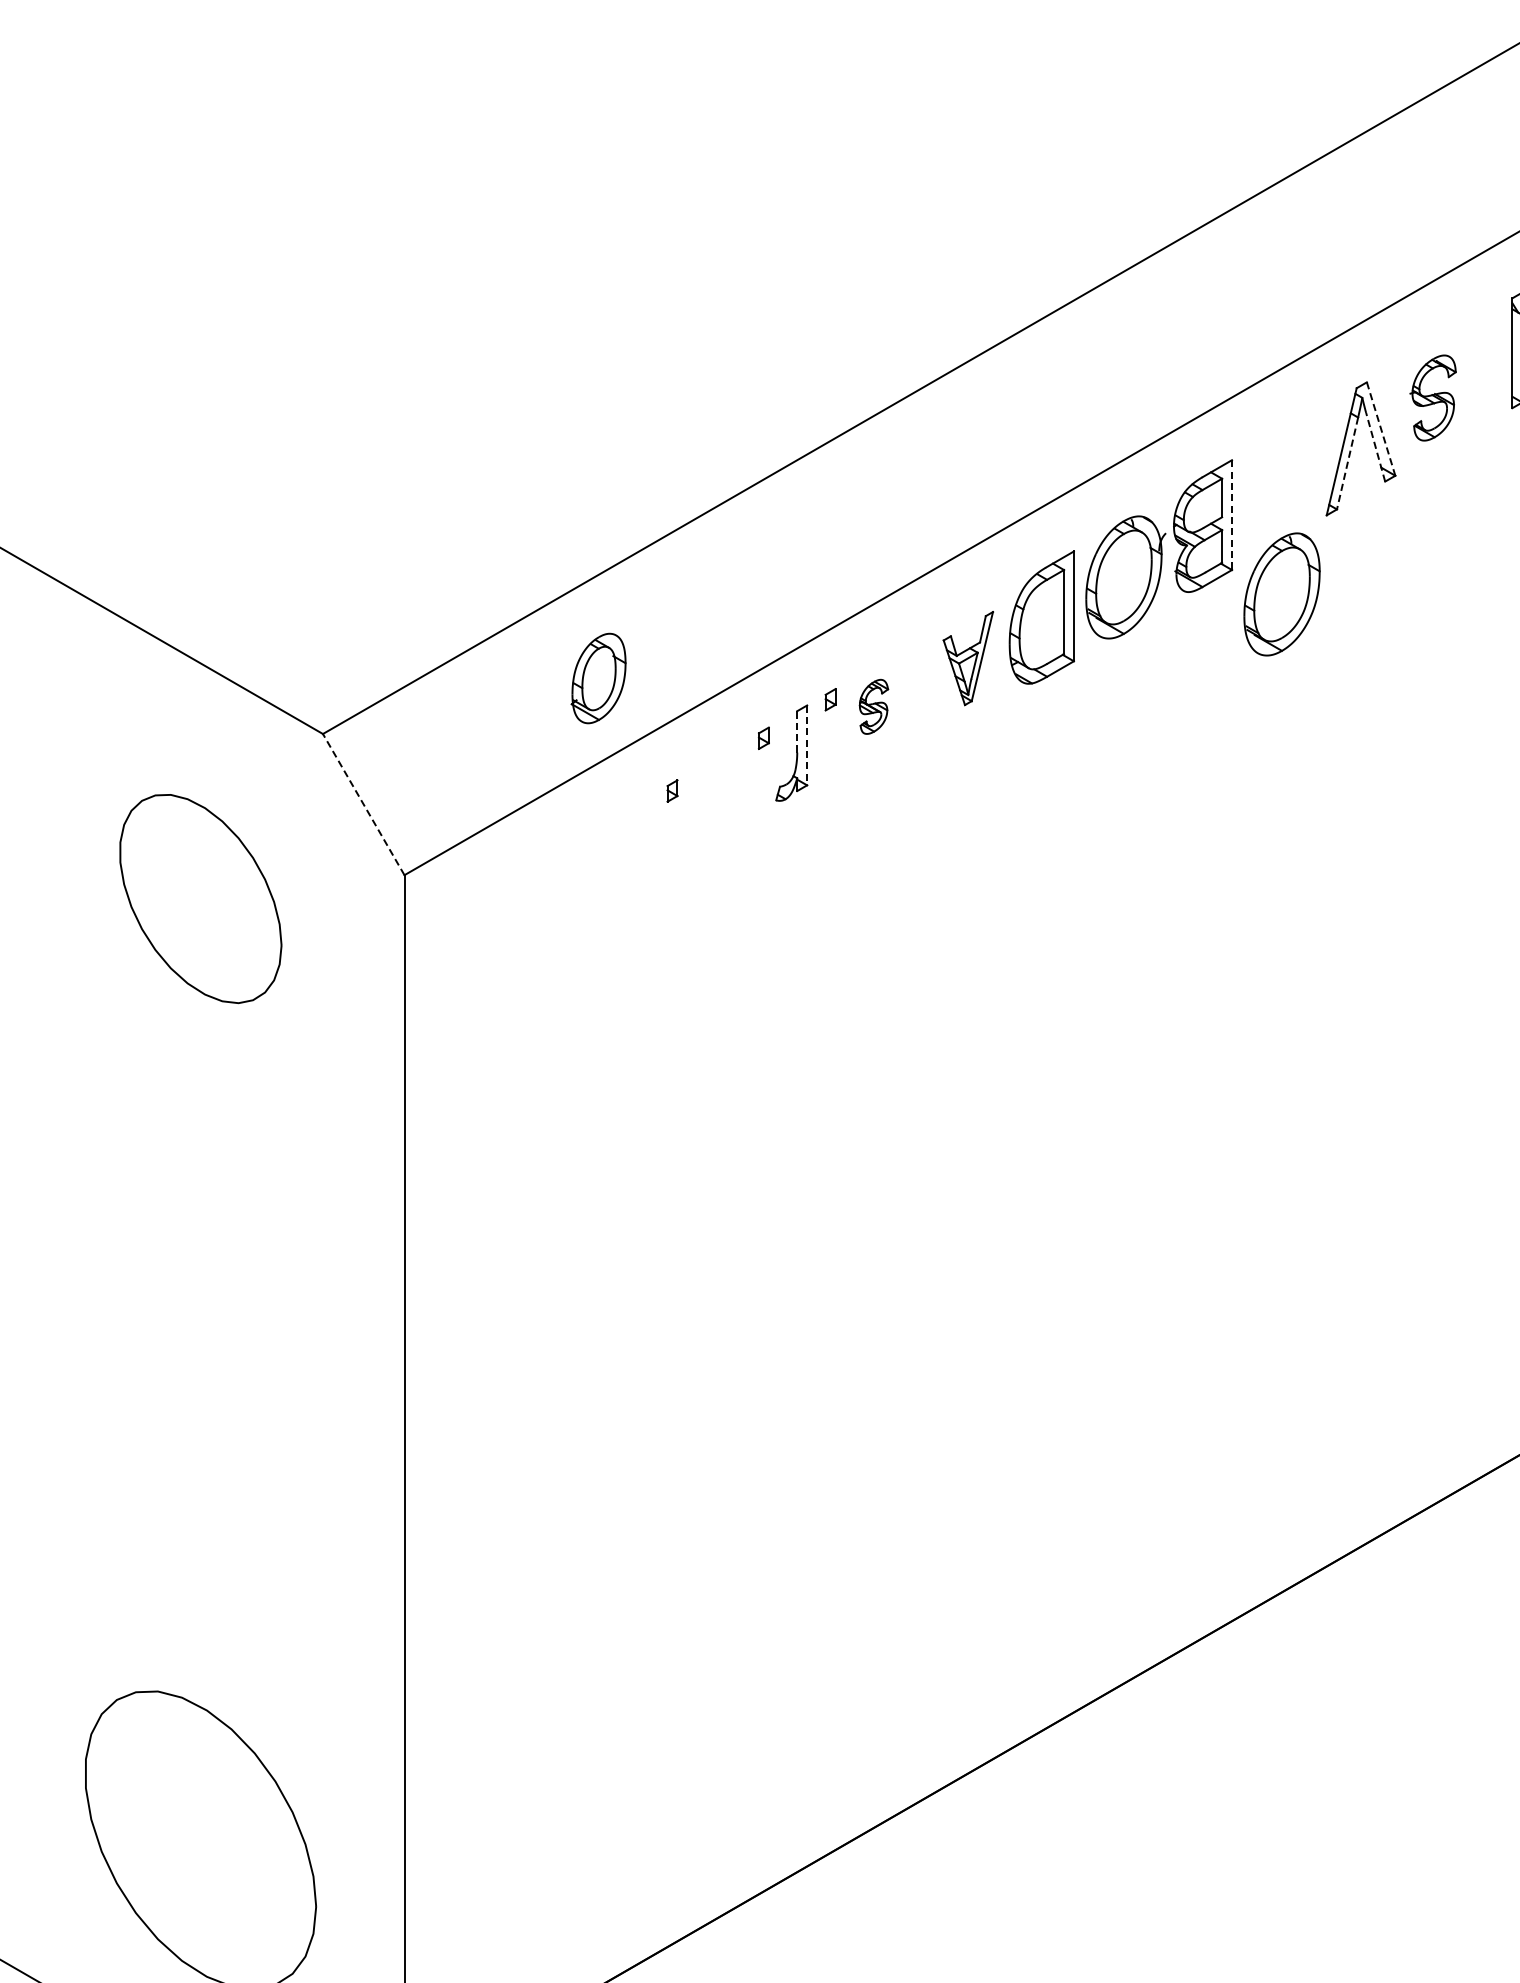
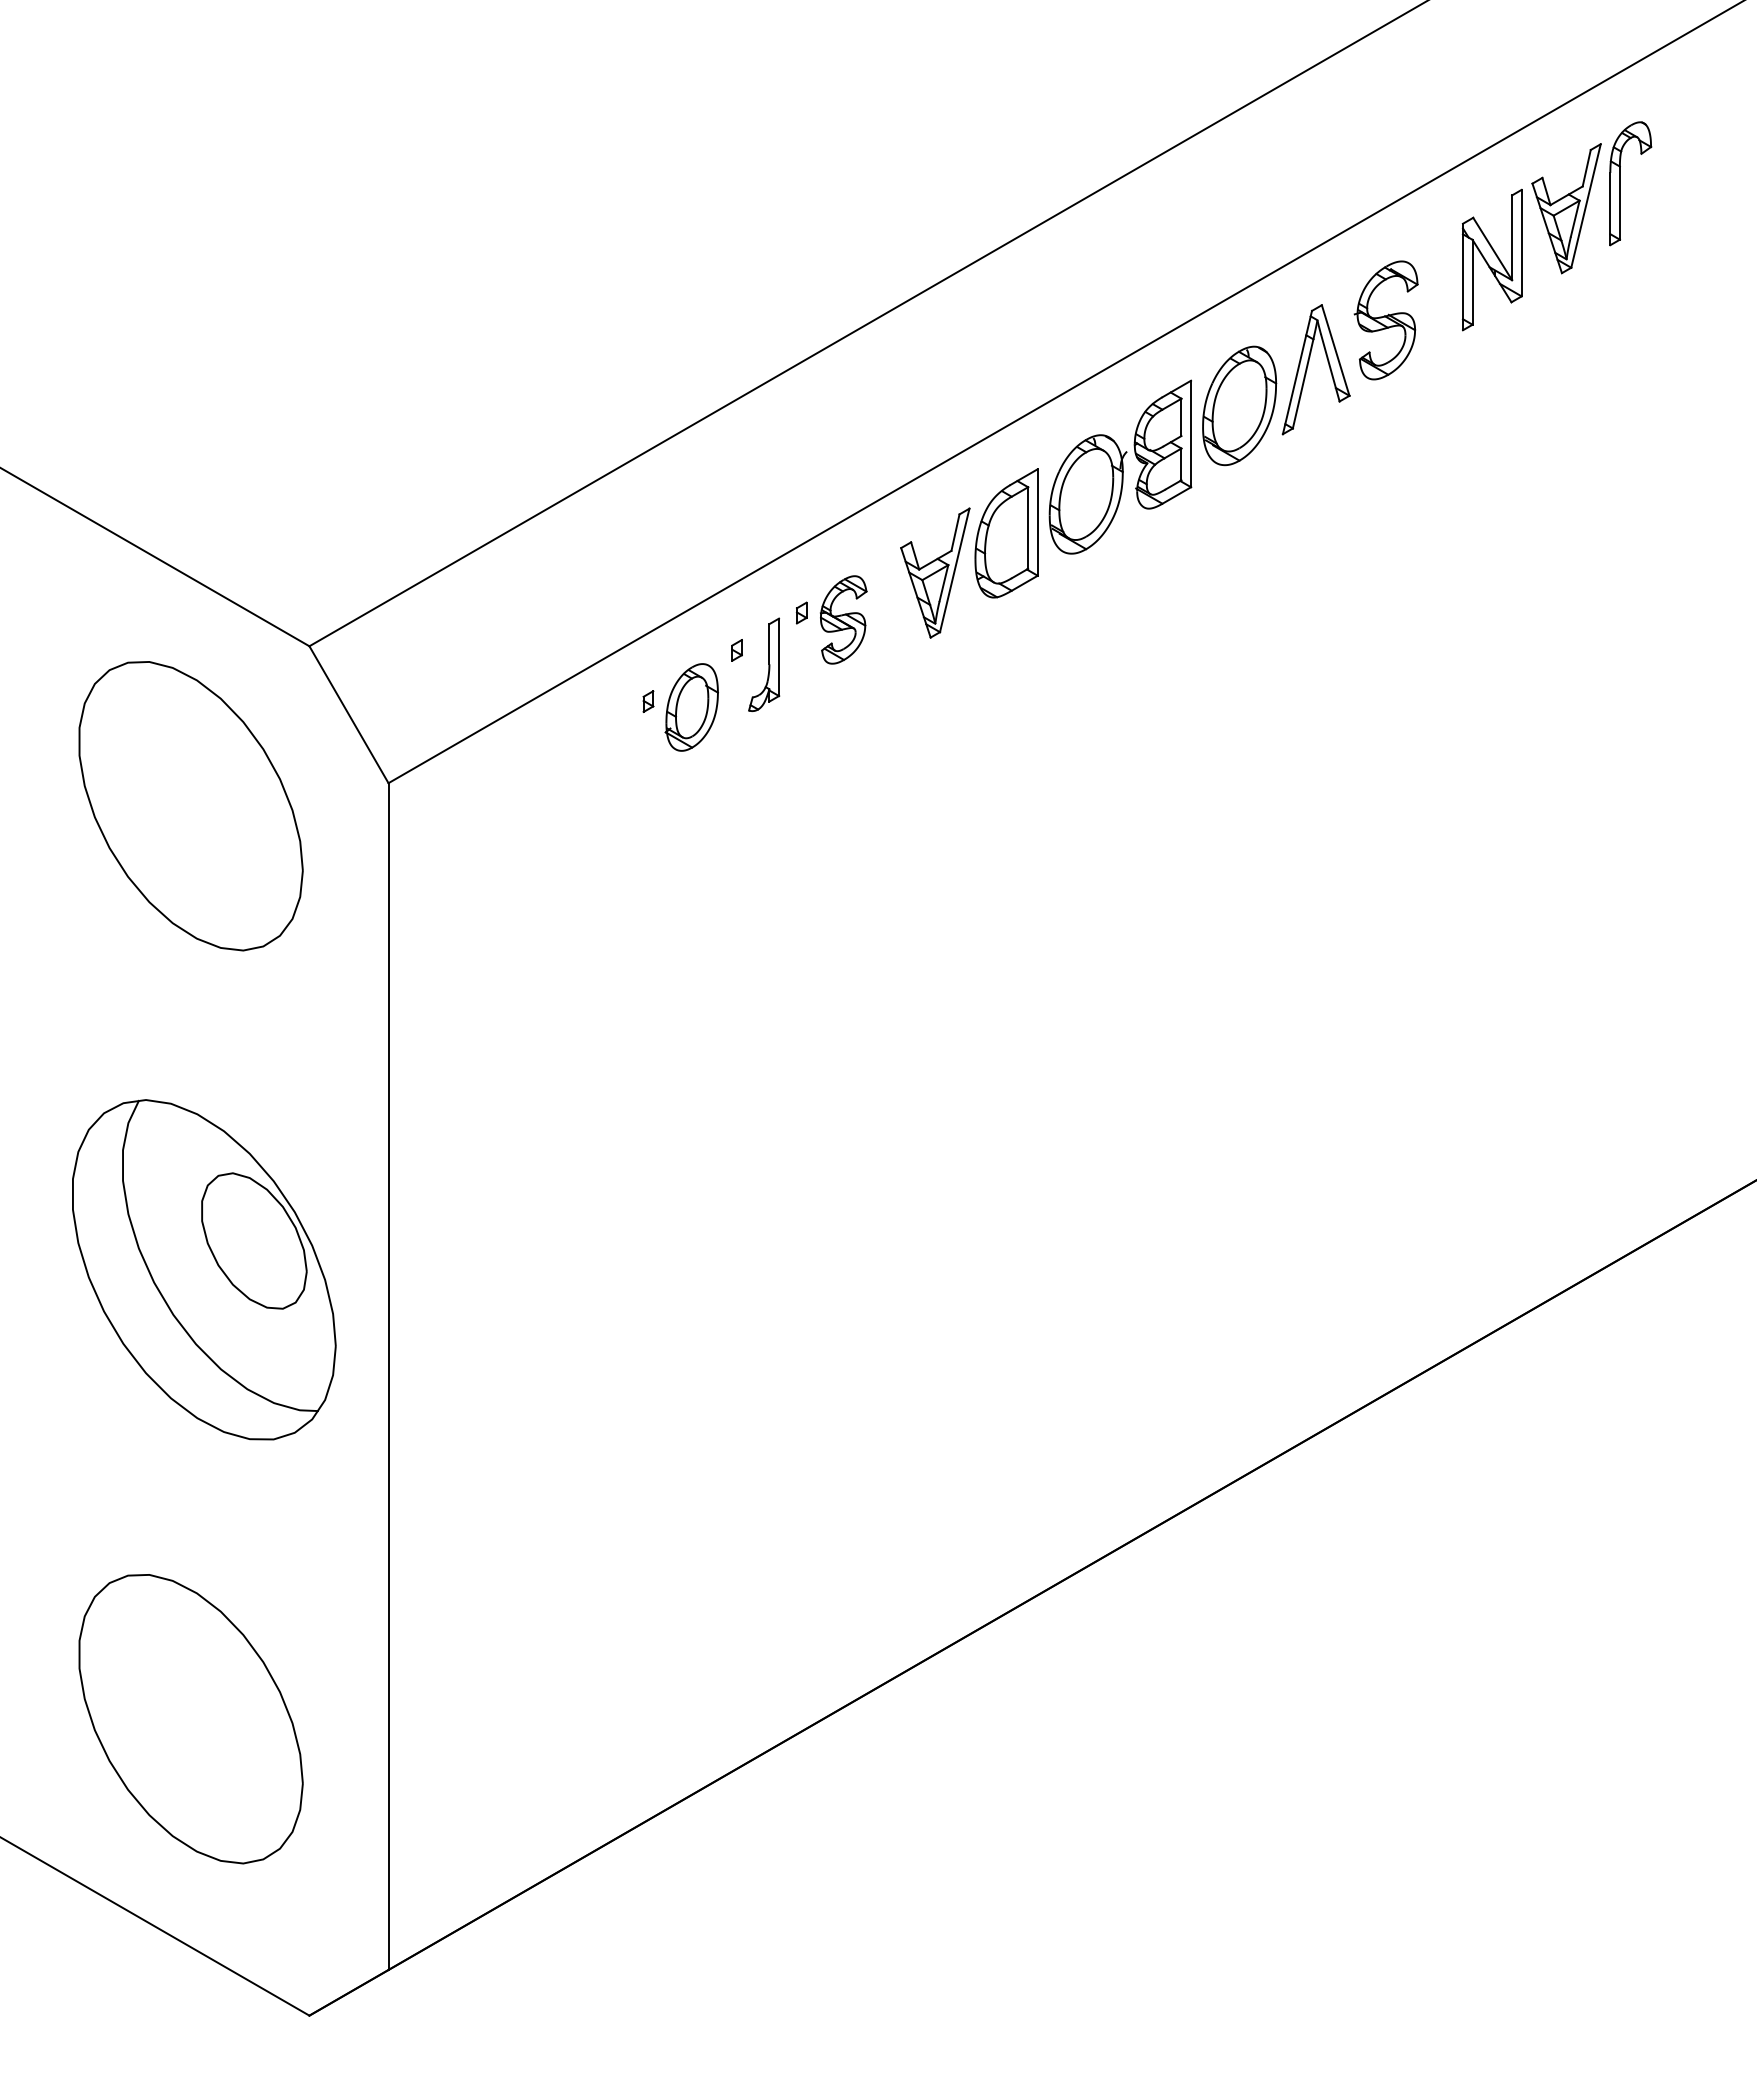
part: (1432, 398) -> (1385, 320), size x1.43
line: (1380, 430) -> (1335, 351), dashed -> solid
line: (1375, 447) -> (1330, 368), dashed -> solid
line: (1347, 463) -> (1303, 383), dashed -> solid
line: (1232, 515) -> (1191, 434), dashed -> solid
part: (1281, 594) -> (1239, 405), moved
part: (968, 657) -> (935, 572), size x1.43
part: (598, 678) -> (691, 707), moved
part: (873, 706) -> (843, 619), size x1.67
line: (797, 731) -> (769, 643), dashed -> solid
line: (807, 745) -> (779, 657), dashed -> solid
line: (363, 804) -> (348, 714), dashed -> solid
part: (200, 899) -> (190, 806), size x1.43
part: (214, 1376) -> (204, 1269), added

